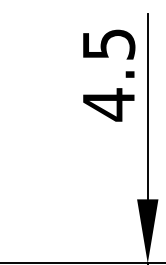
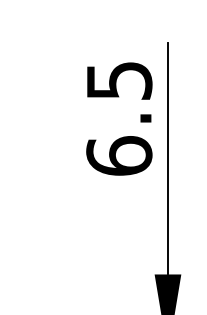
text: (108, 104) -> (118, 155), 4.5 -> 6.5

